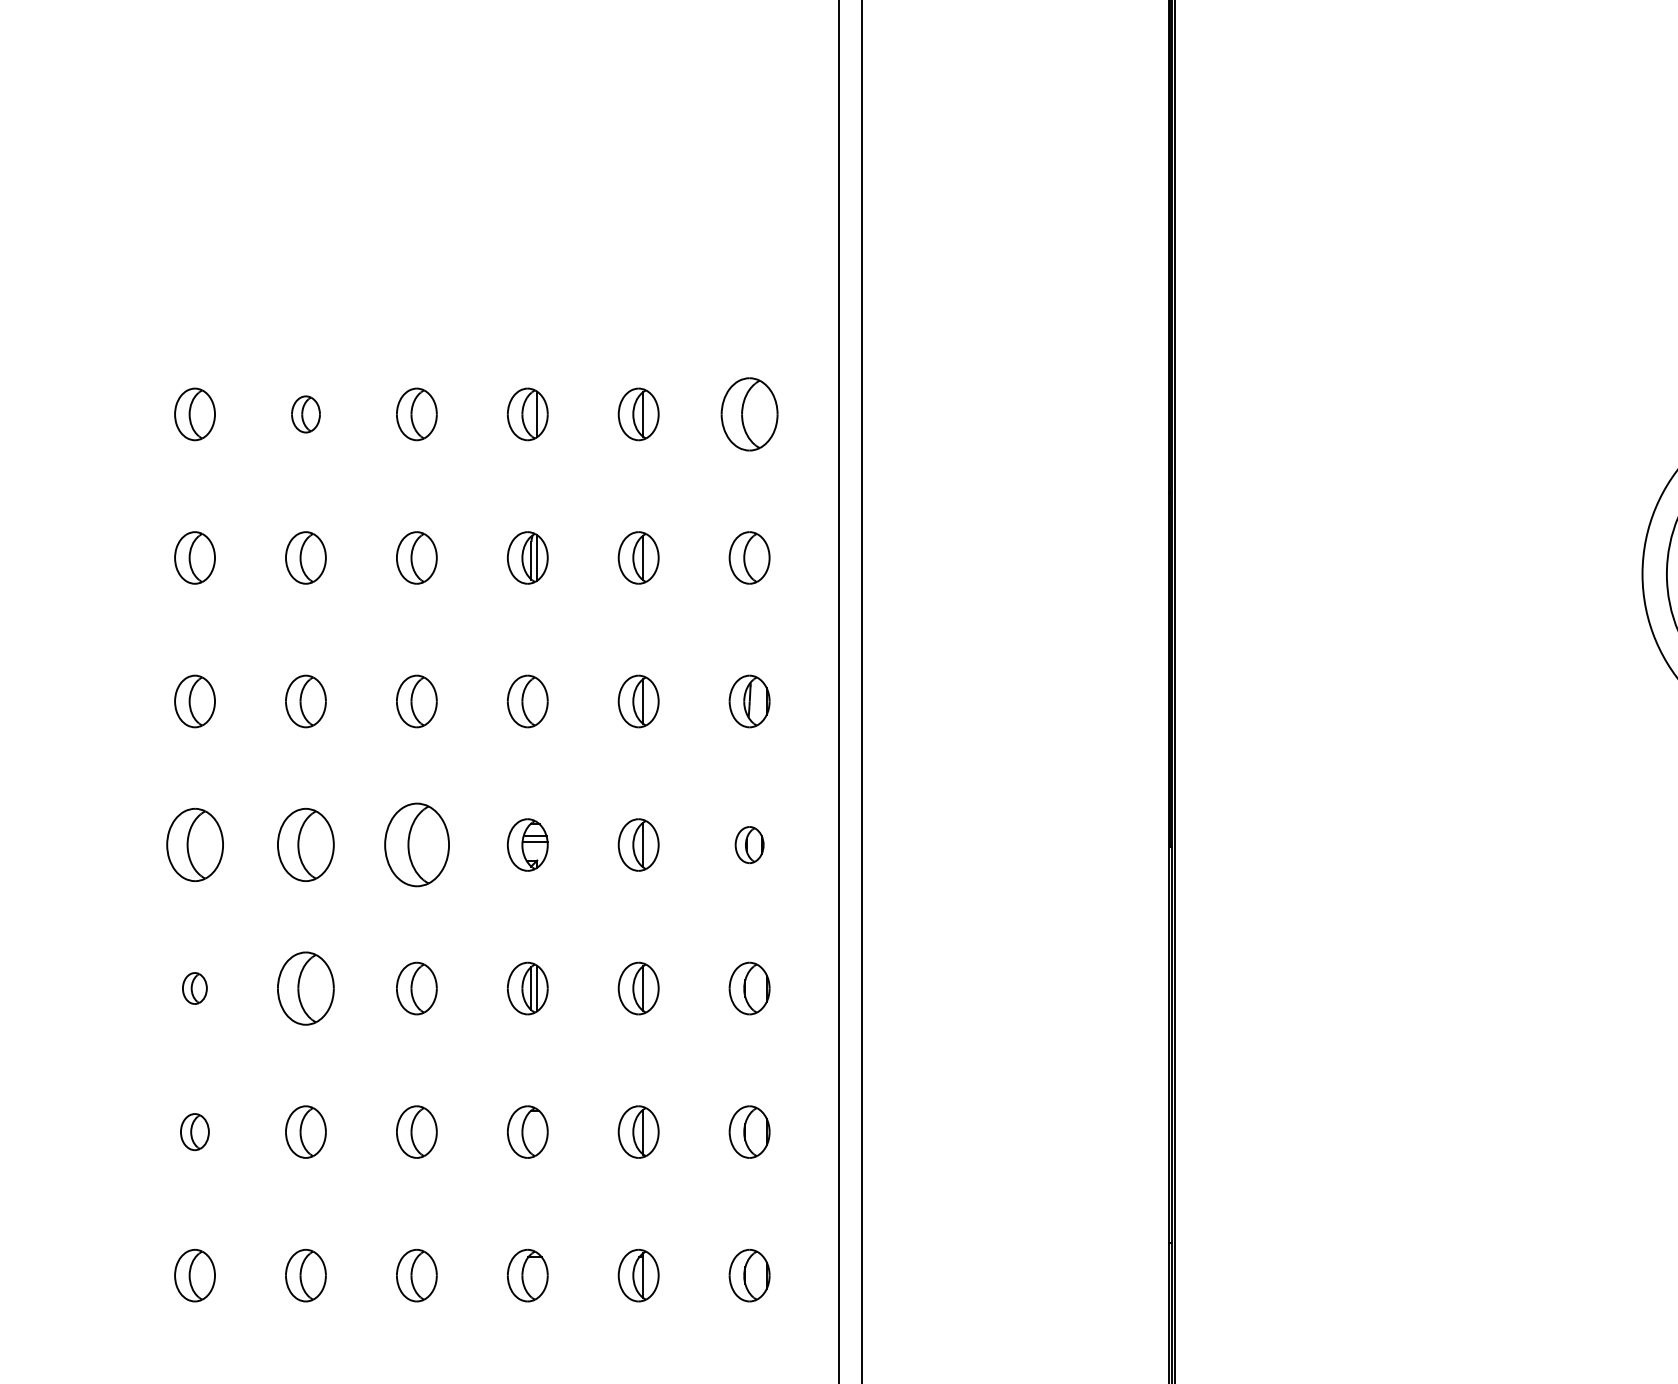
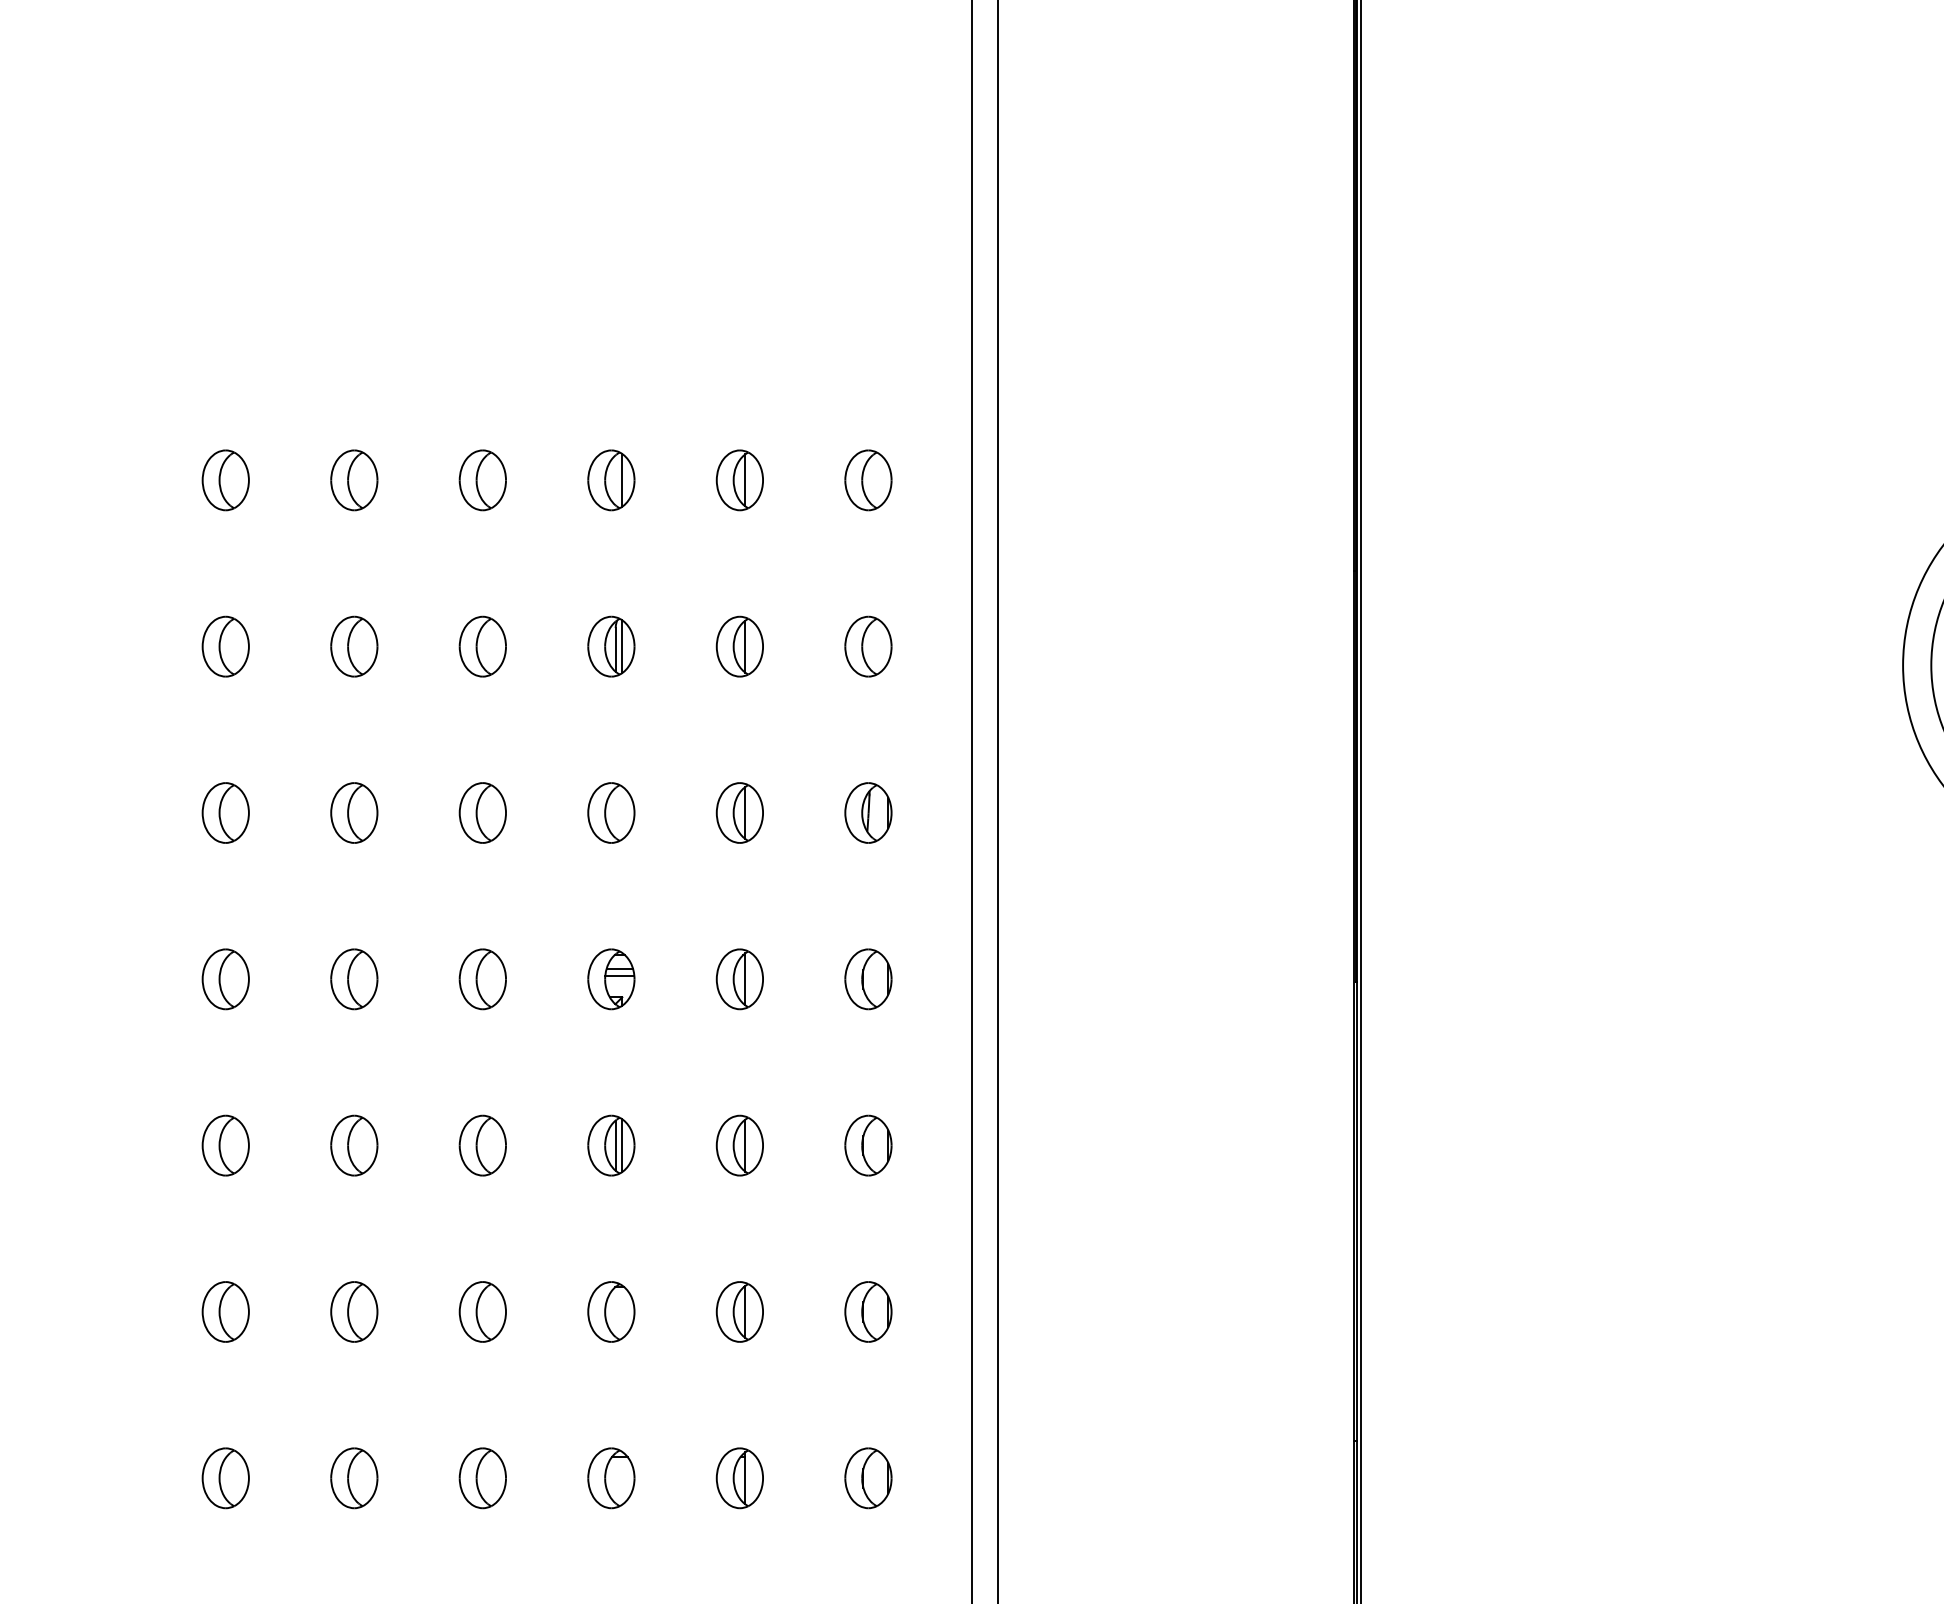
part: (306, 414) -> (354, 480), size x1.43
part: (749, 414) -> (868, 480), size x0.71
part: (194, 845) -> (225, 979), size x0.71
part: (306, 845) -> (354, 979), size x0.71
part: (416, 845) -> (482, 979), size x0.62
part: (749, 845) -> (868, 979), size x1.43
part: (194, 988) -> (225, 1145), size x1.67
part: (306, 988) -> (354, 1145), size x0.71
part: (194, 1131) -> (225, 1311), size x1.43

